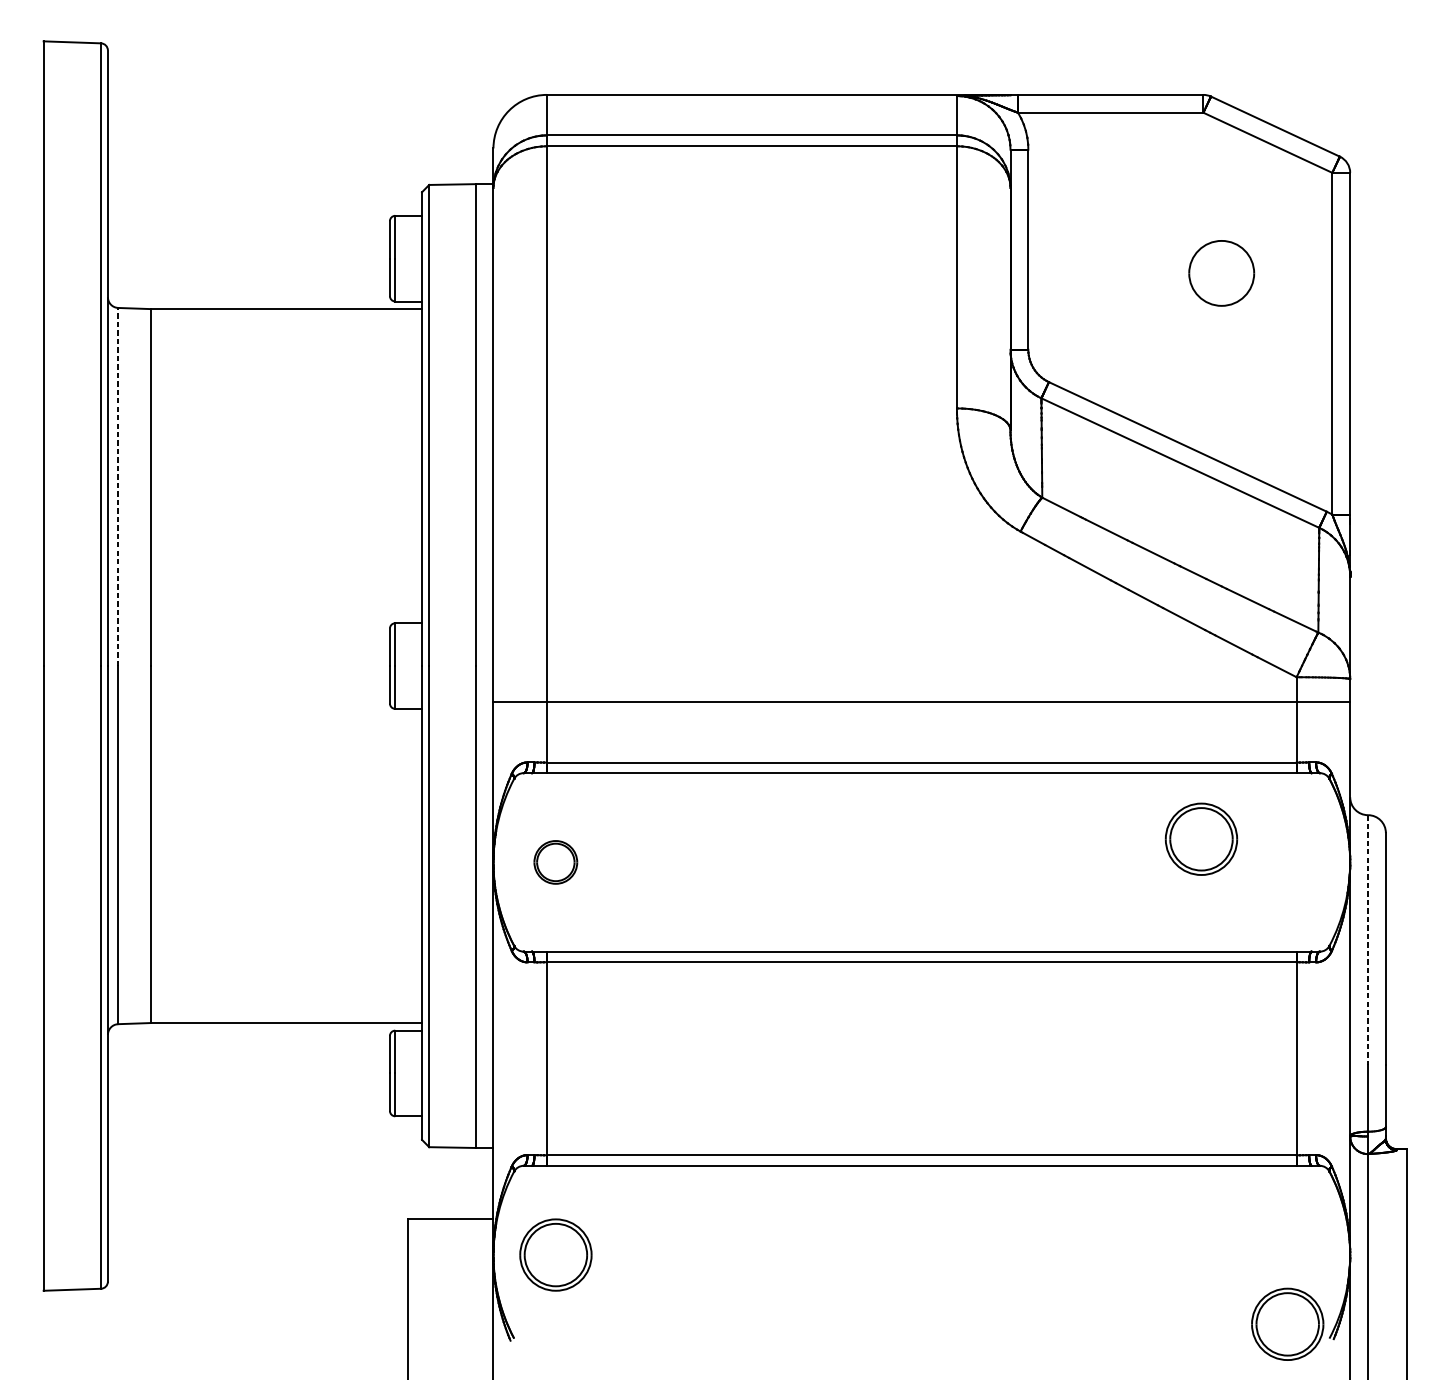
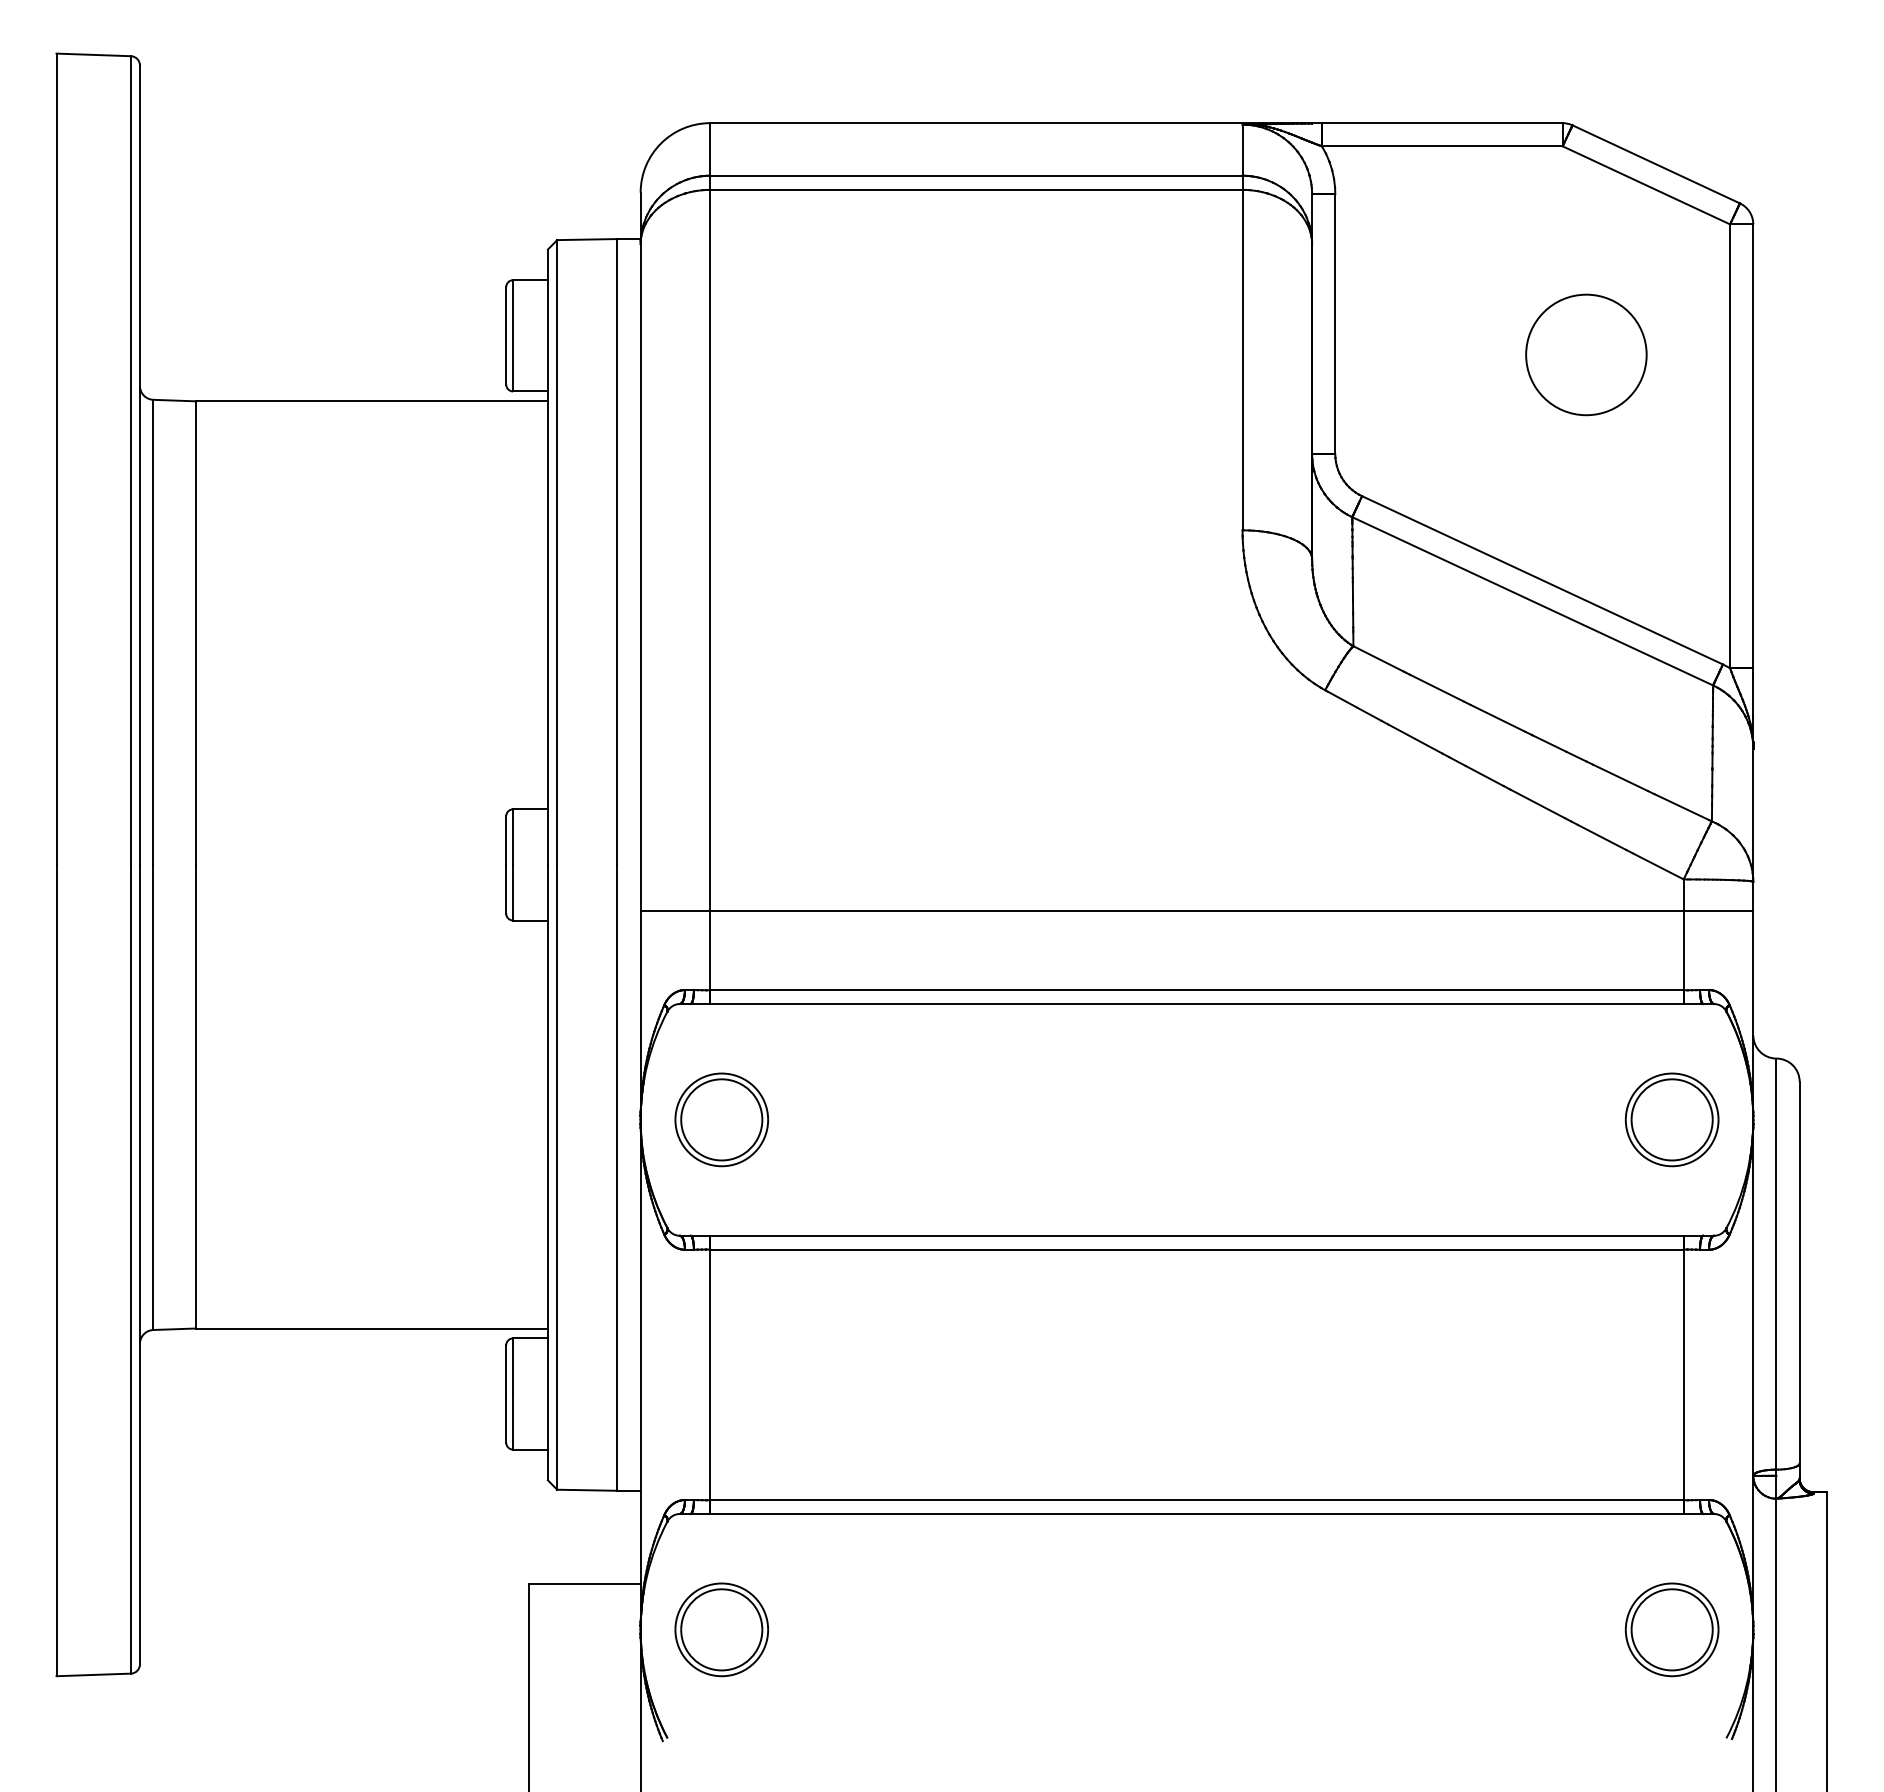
part: (1221, 273) -> (1586, 354), size x1.43
line: (118, 487) -> (153, 632), dashed -> solid
part: (1200, 838) -> (1671, 1119), moved
part: (555, 862) -> (721, 1119), size x1.67
line: (1368, 940) -> (1776, 1221), dashed -> solid
part: (1287, 1324) -> (1671, 1629), moved

